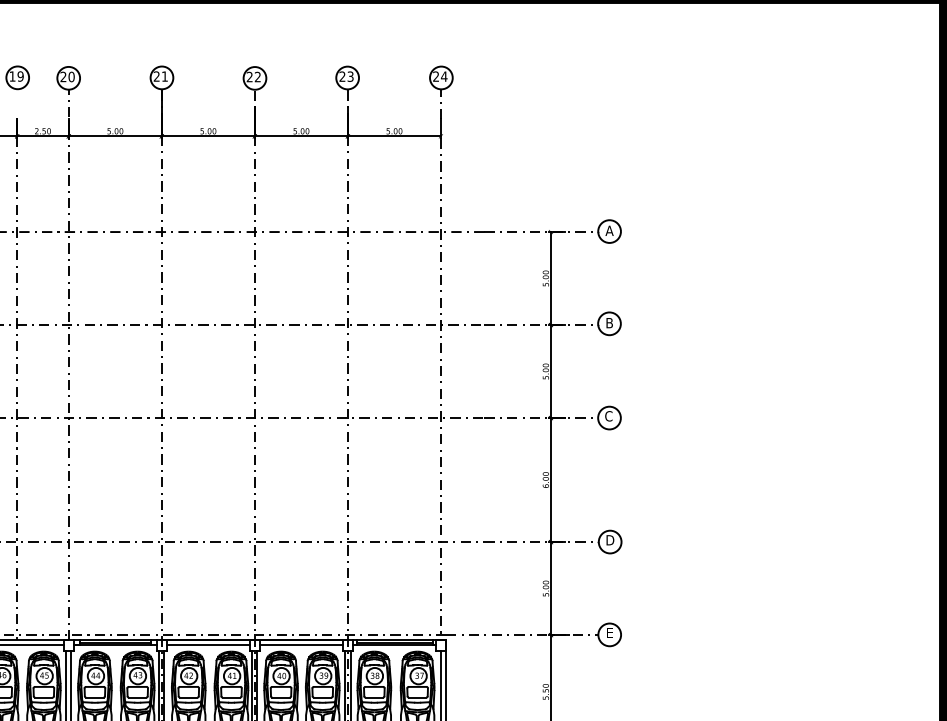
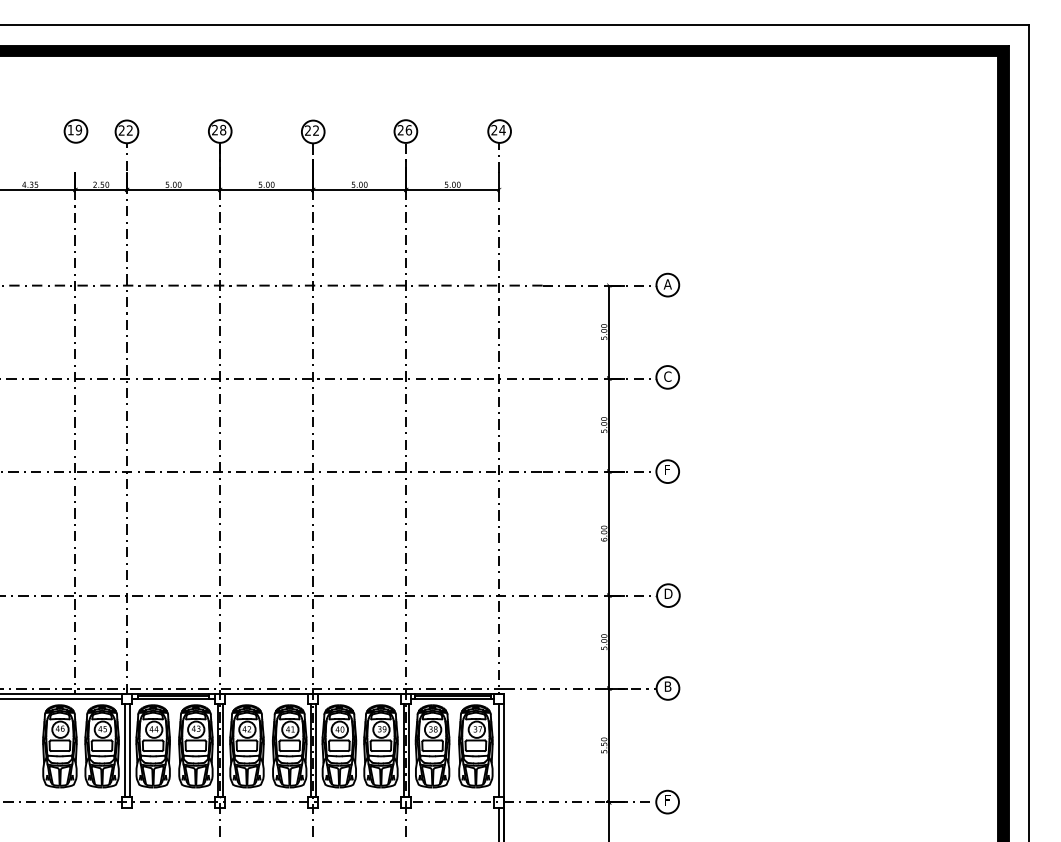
text: (165, 75) -> (223, 129), 21 -> 28
text: (71, 76) -> (129, 130), 20 -> 22
text: (350, 76) -> (408, 130), 23 -> 26
text: (609, 322) -> (667, 376), B -> C
text: (608, 415) -> (666, 469), C -> F
text: (609, 632) -> (667, 686), E -> B
line: (208, 645) -> (266, 699), removed
line: (301, 645) -> (359, 699), removed

